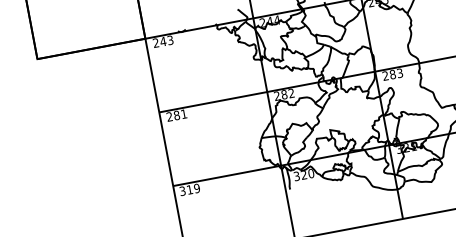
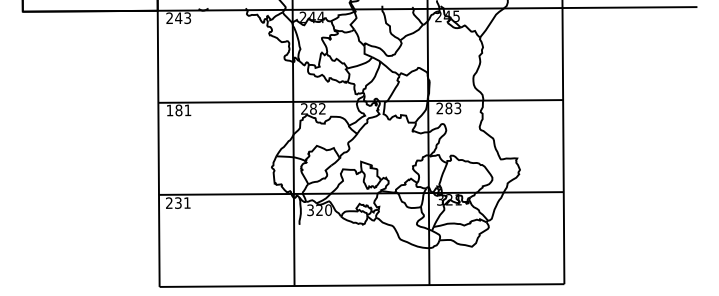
text: (169, 116) -> (169, 110), 281 -> 181
text: (190, 190) -> (178, 203), 319 -> 231

